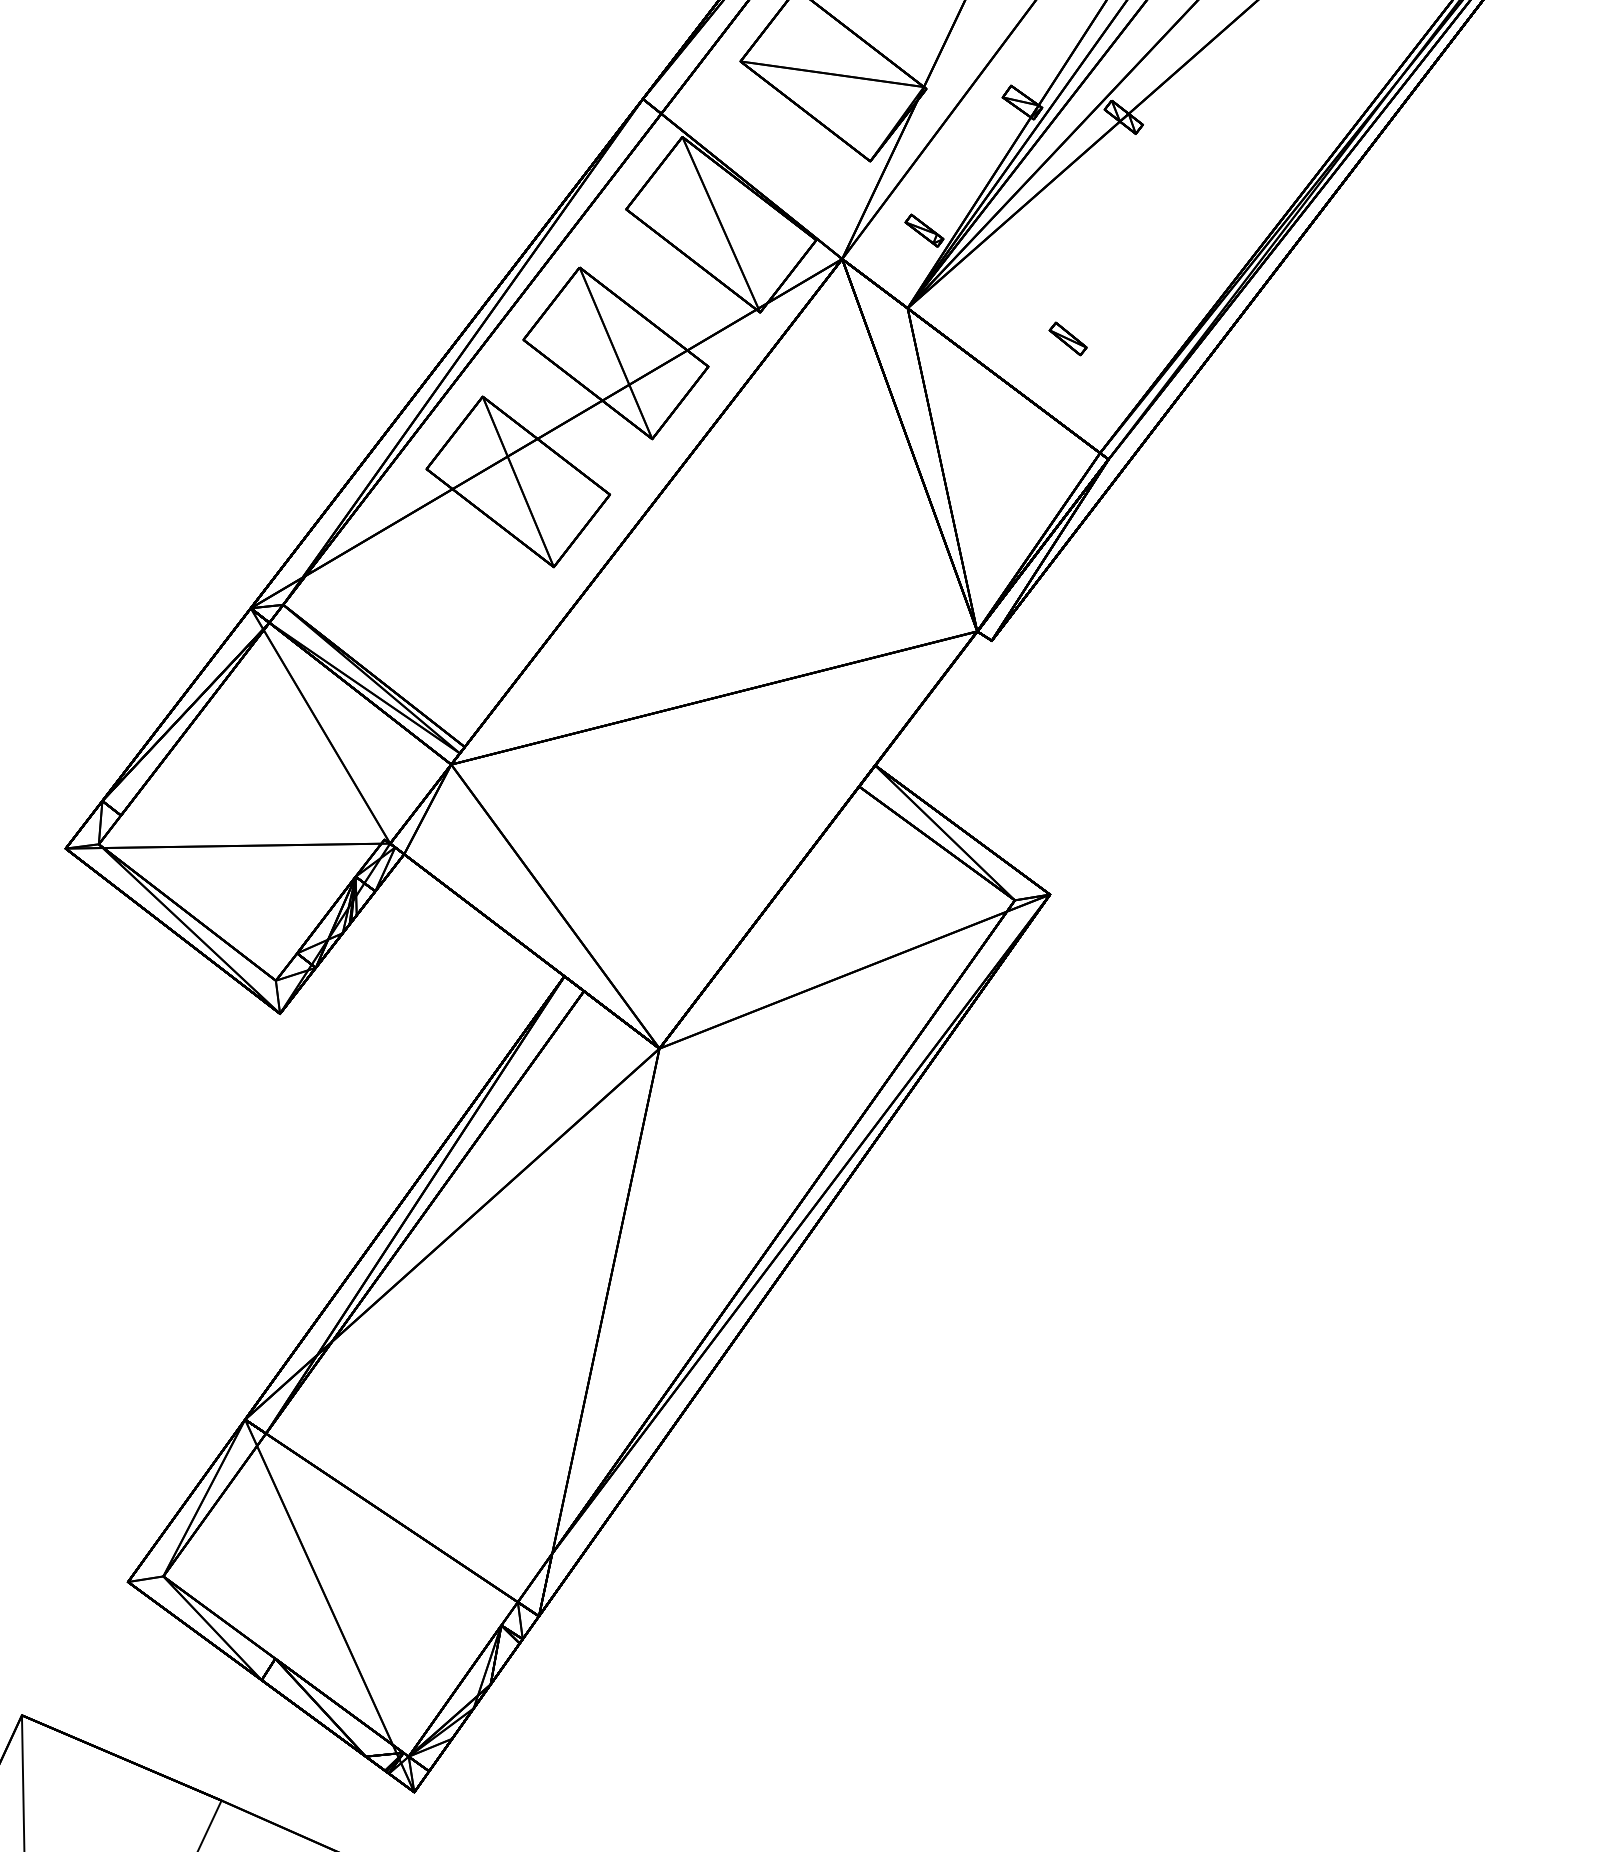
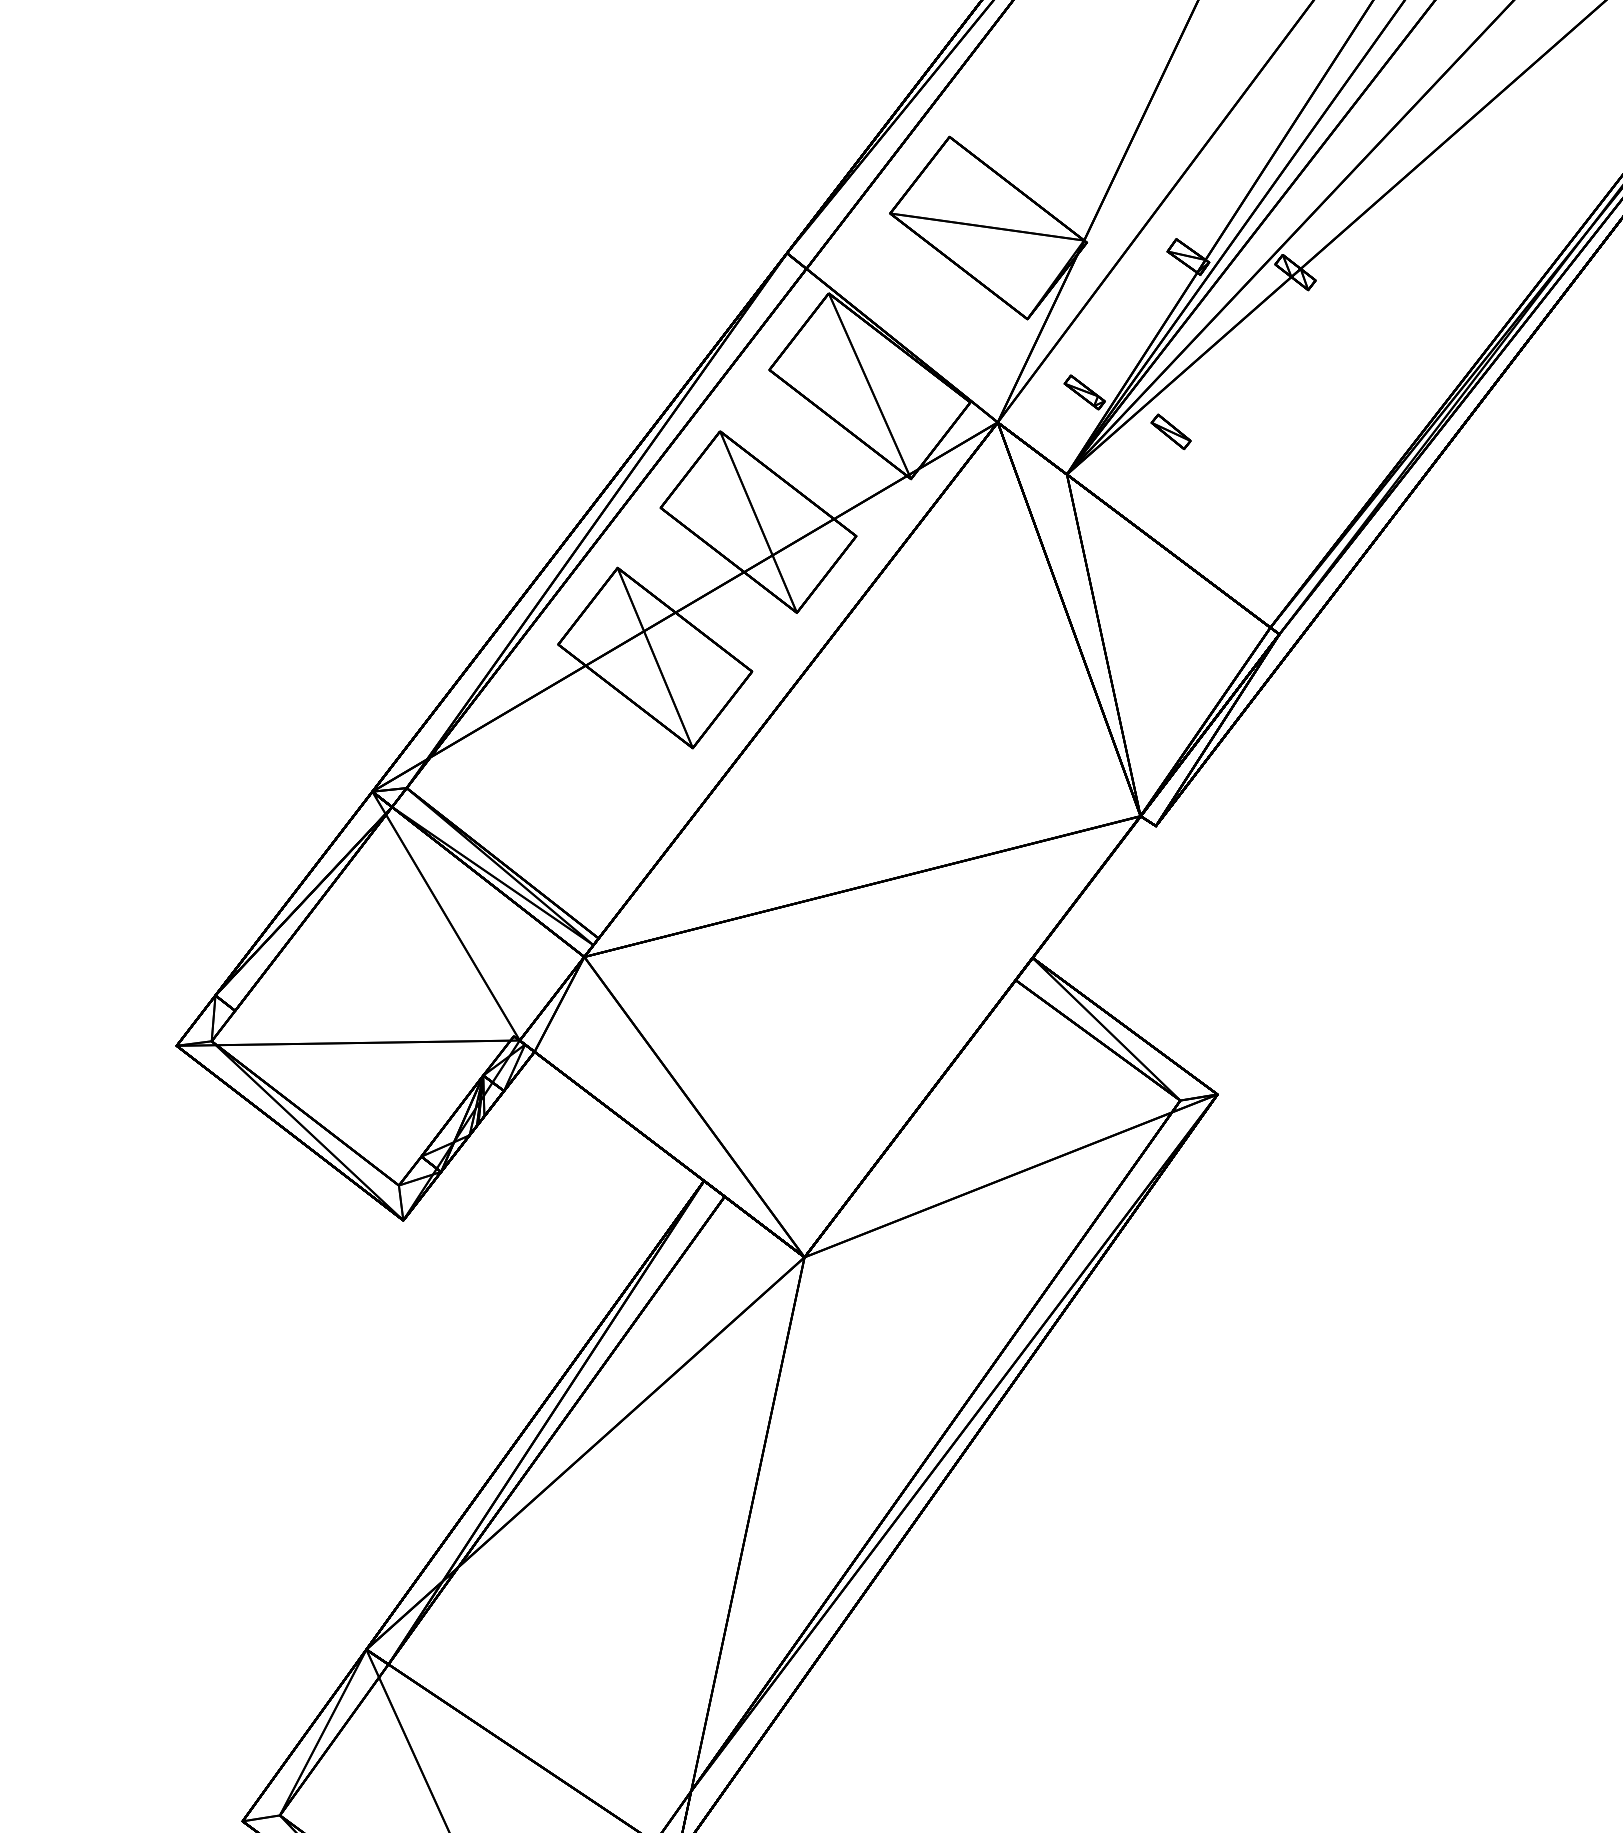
part: (1067, 338) -> (1170, 431), moved

